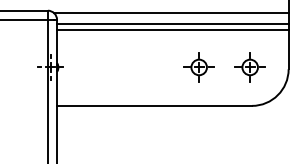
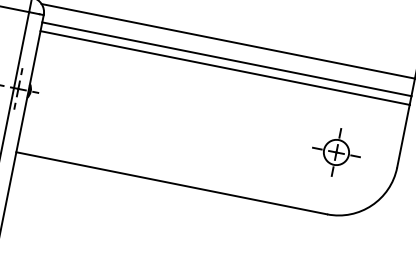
part: (198, 67) -> (254, 136), removed

